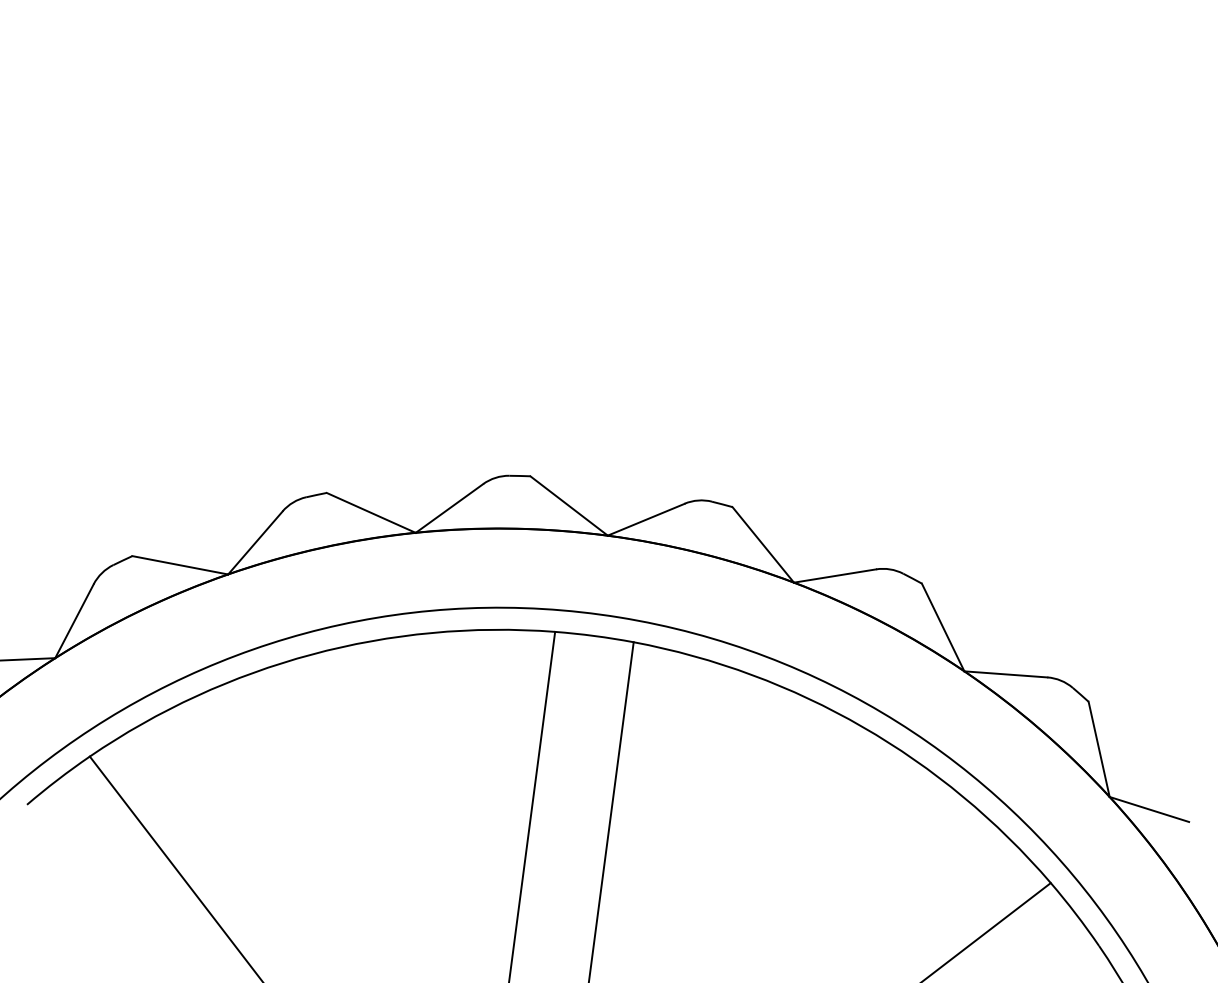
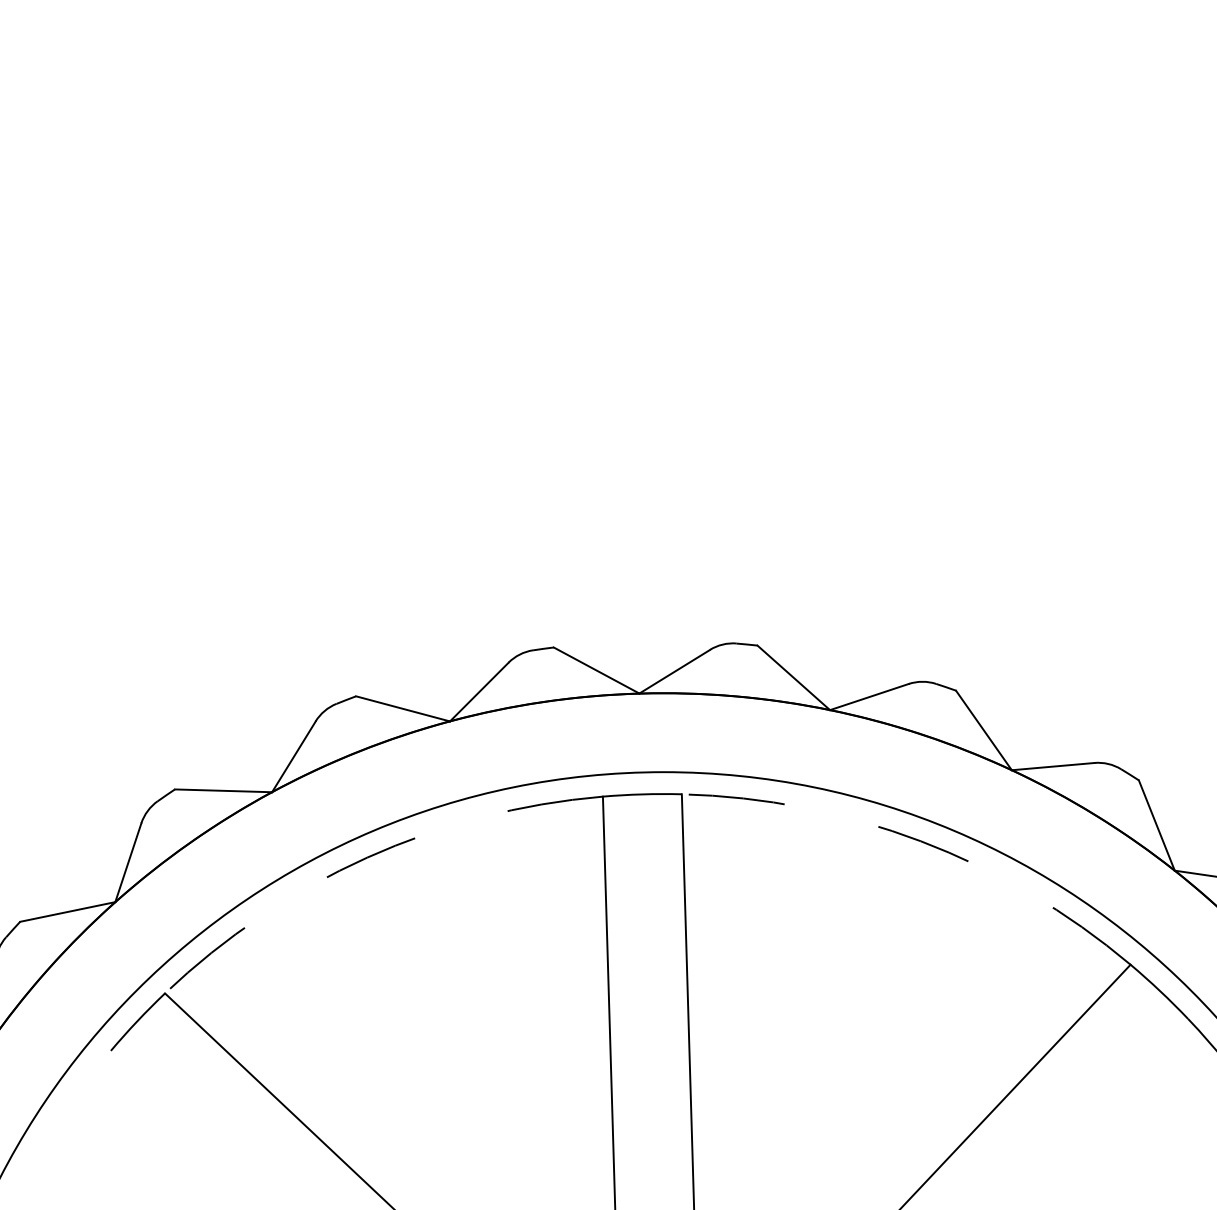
arc: (312, 654) -> (367, 857), solid -> dashed
arc: (862, 727) -> (920, 841), solid -> dashed

